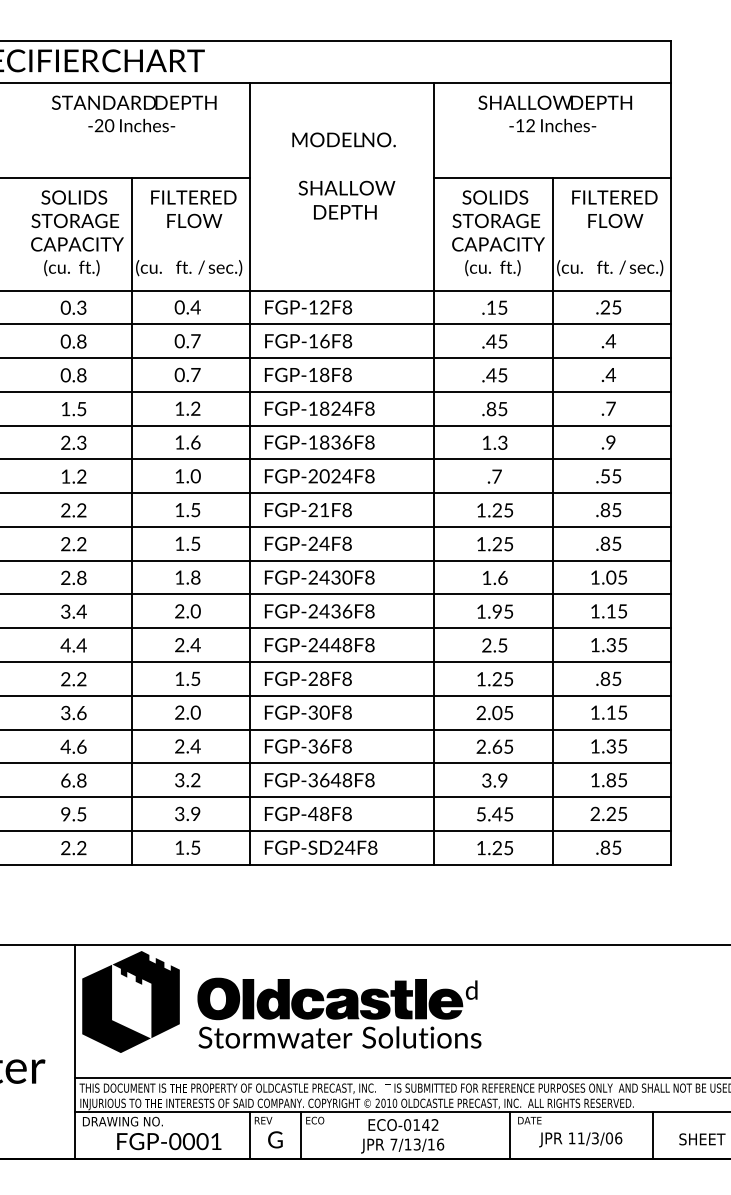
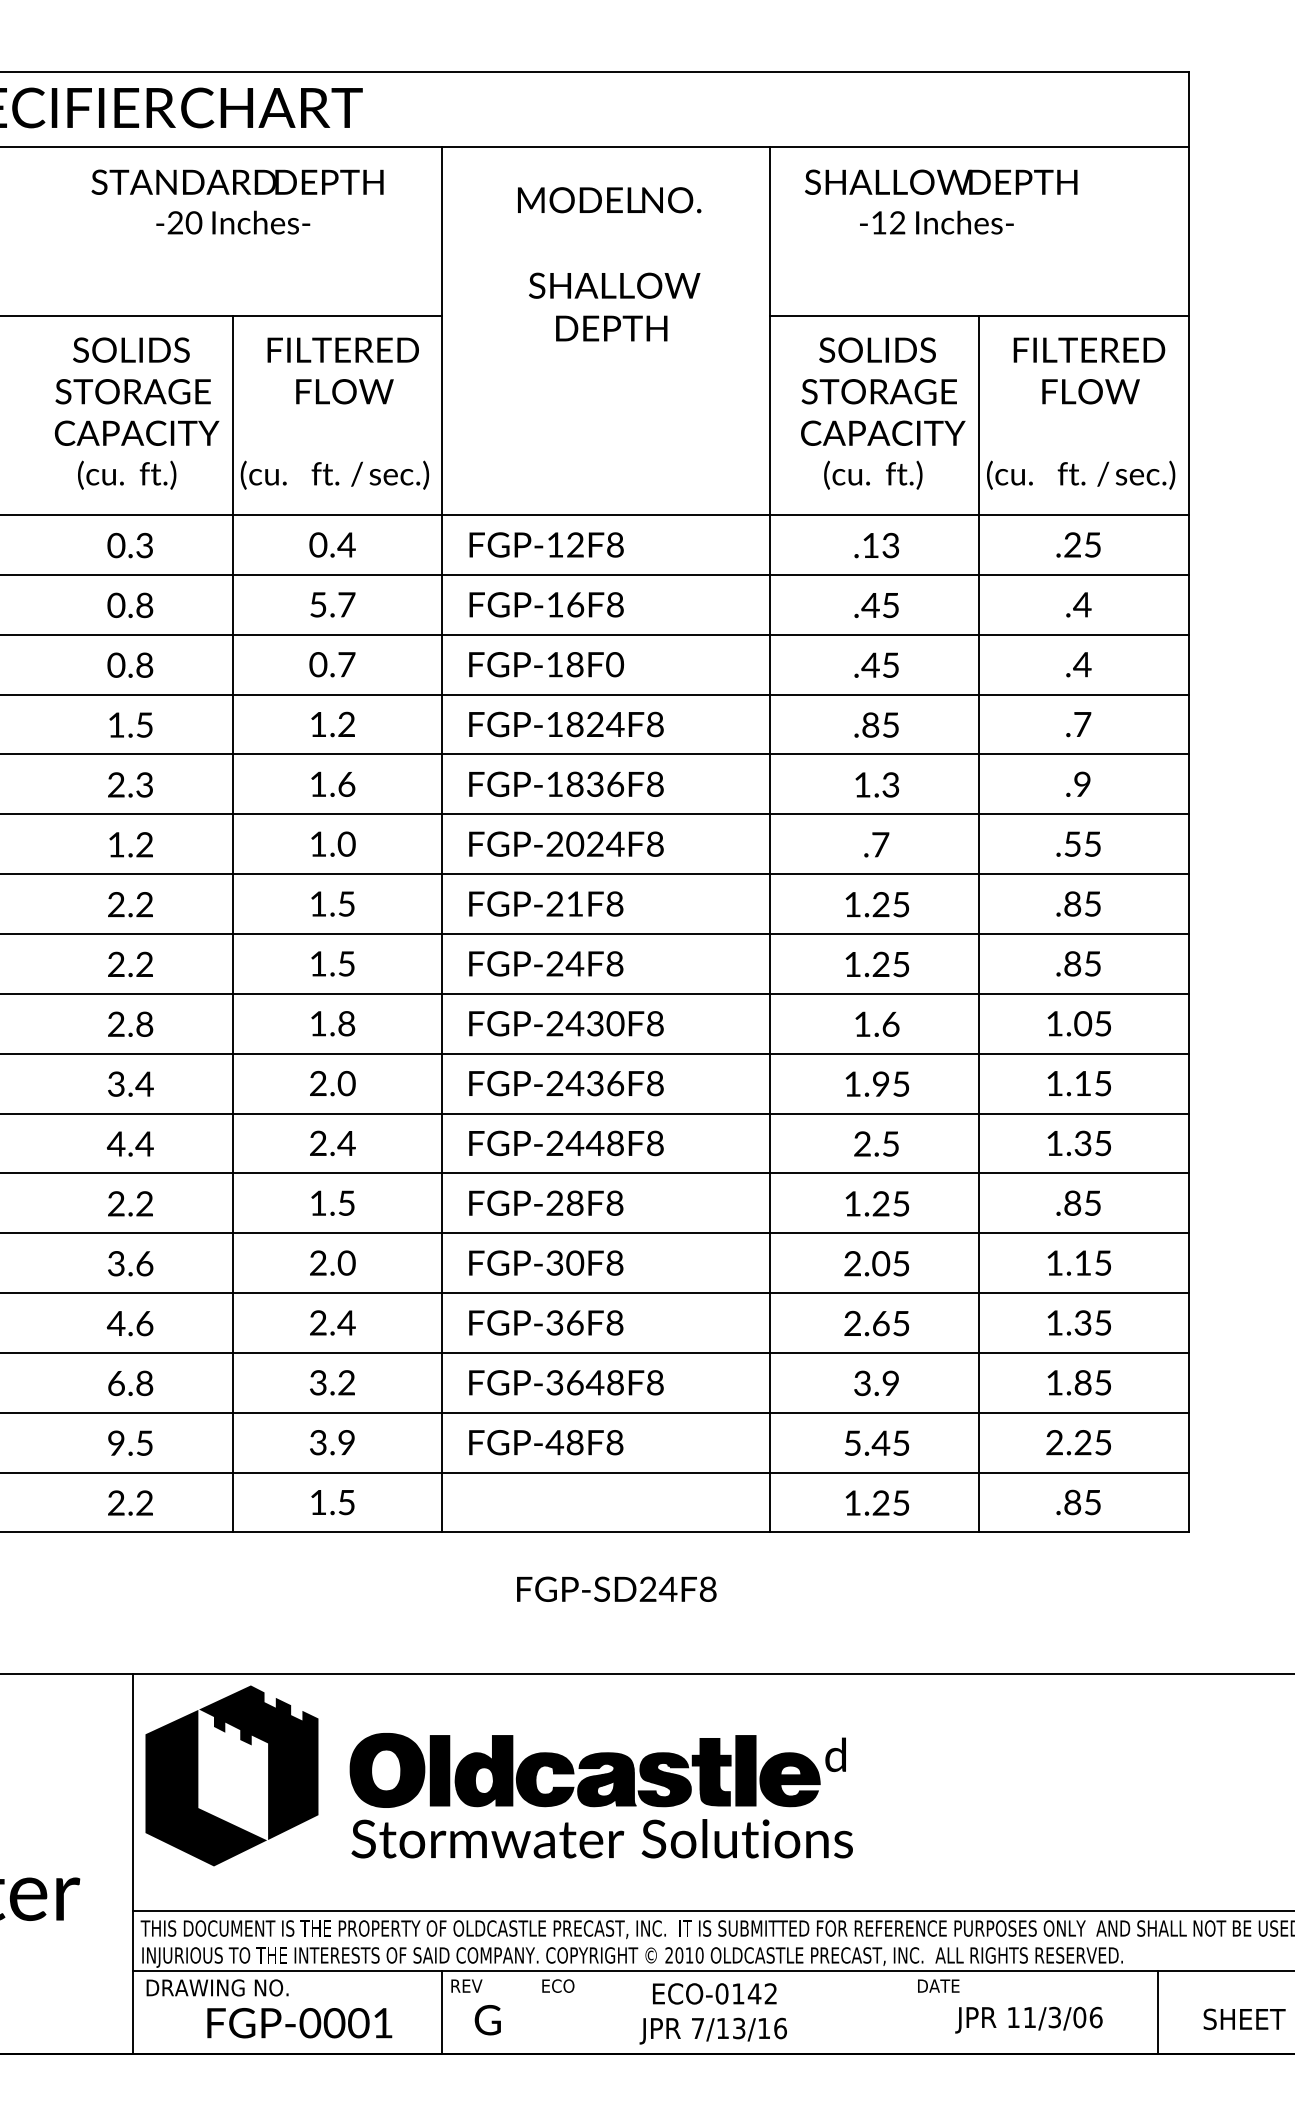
text: (555, 113) -> (941, 201), moved
text: (343, 175) -> (608, 263), moved
text: (502, 307) -> (890, 545), .15 -> .13
text: (179, 341) -> (317, 605), 0.7 -> 5.7
text: (347, 375) -> (615, 665), FGP-18F8 -> FGP-18F0
text: (321, 847) -> (617, 1588), moved
line: (300, 1135) -> (532, 2012), removed
line: (509, 1135) -> (902, 2012), removed

